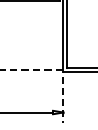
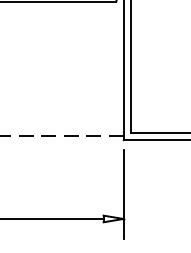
line: (63, 99) -> (123, 193), dashed -> solid

